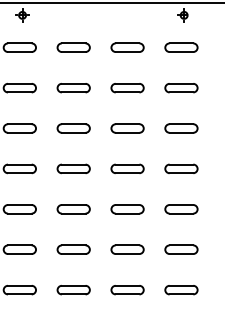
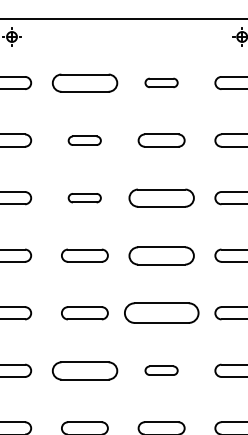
part: (73, 47) -> (84, 82), size x1.4
part: (127, 47) -> (161, 82), size x0.7
part: (73, 88) -> (84, 141), size x0.7
part: (73, 128) -> (84, 198), size x0.7
part: (127, 128) -> (161, 198), size x1.4
part: (127, 168) -> (161, 255), size x1.4
part: (127, 209) -> (161, 313), size x1.6
part: (73, 249) -> (84, 370), size x1.4
part: (127, 249) -> (161, 370), size x0.7

